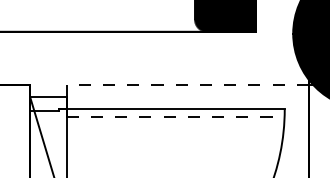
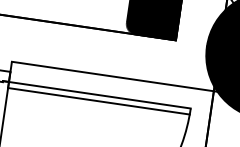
line: (187, 85) -> (112, 76), dashed -> solid
line: (176, 116) -> (99, 101), dashed -> solid

